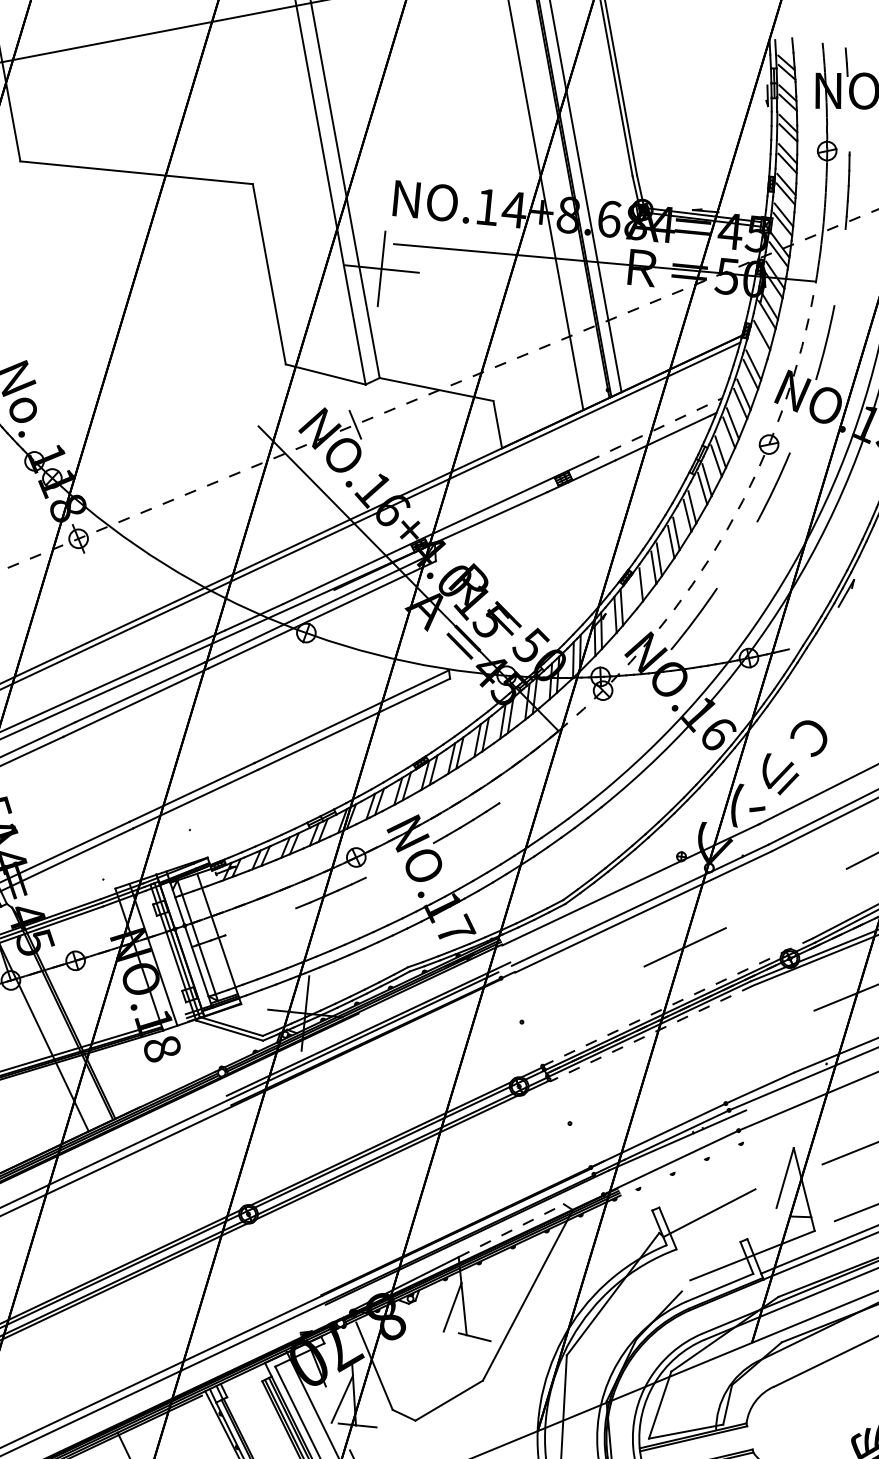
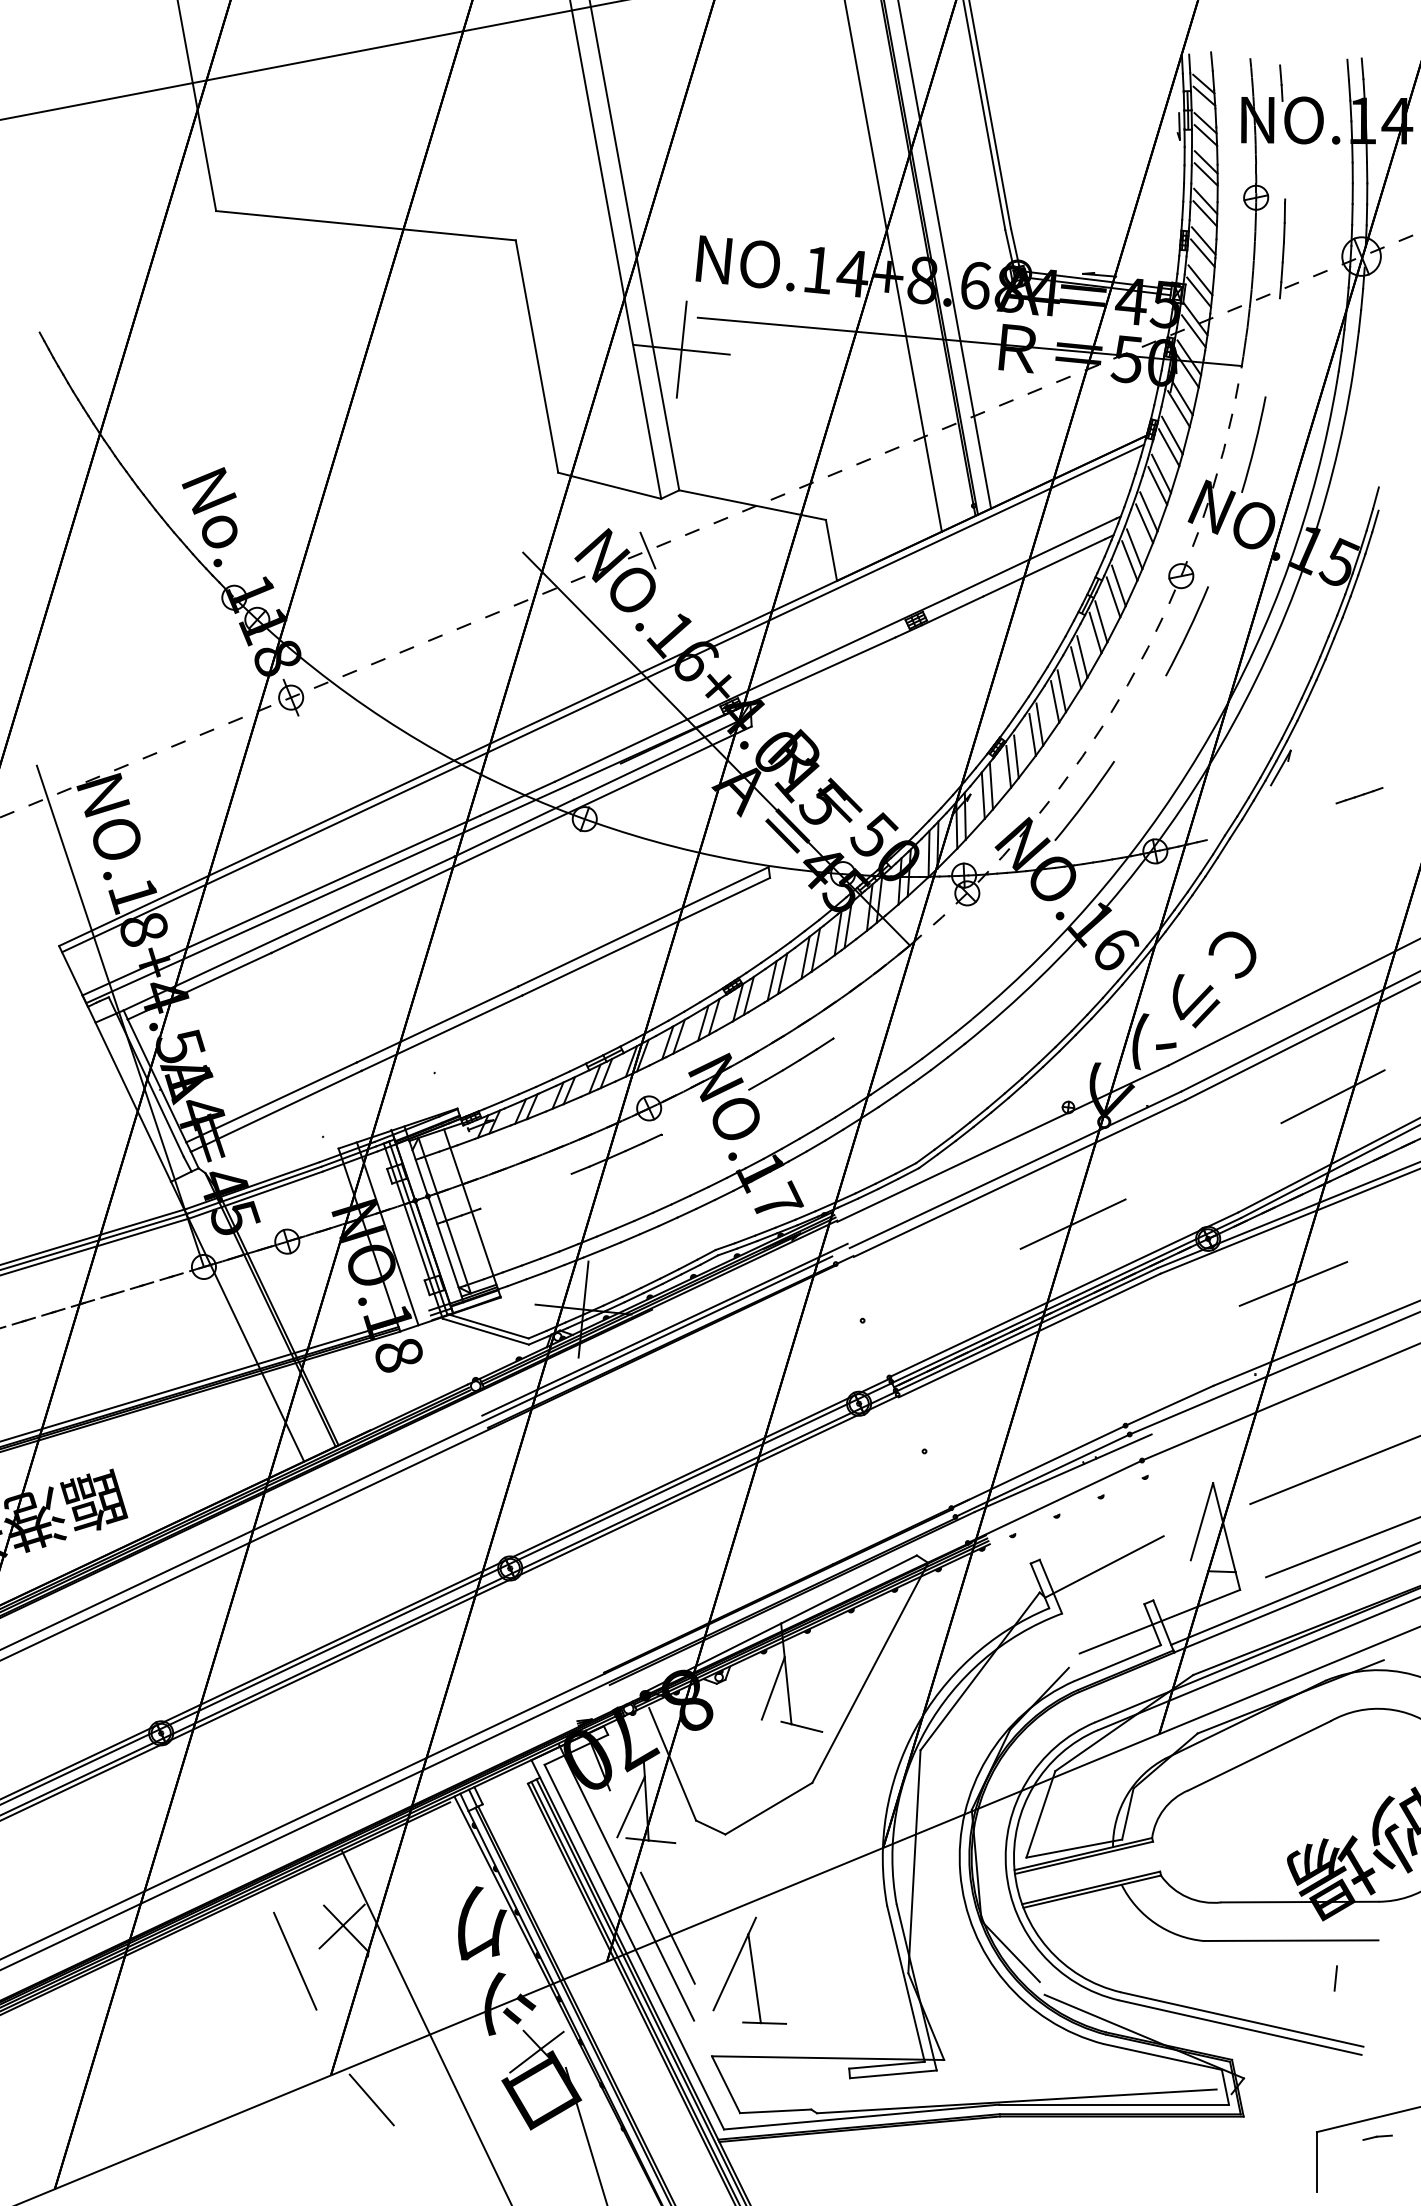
line: (759, 344) -> (1168, 447), added
line: (653, 430) -> (1032, 558), dashed -> solid
line: (635, 592) -> (1008, 766), added
line: (677, 1001) -> (1063, 1294), dashed -> solid
line: (651, 1033) -> (1029, 1335), dashed -> solid
line: (511, 1230) -> (849, 1589), dashed -> solid

